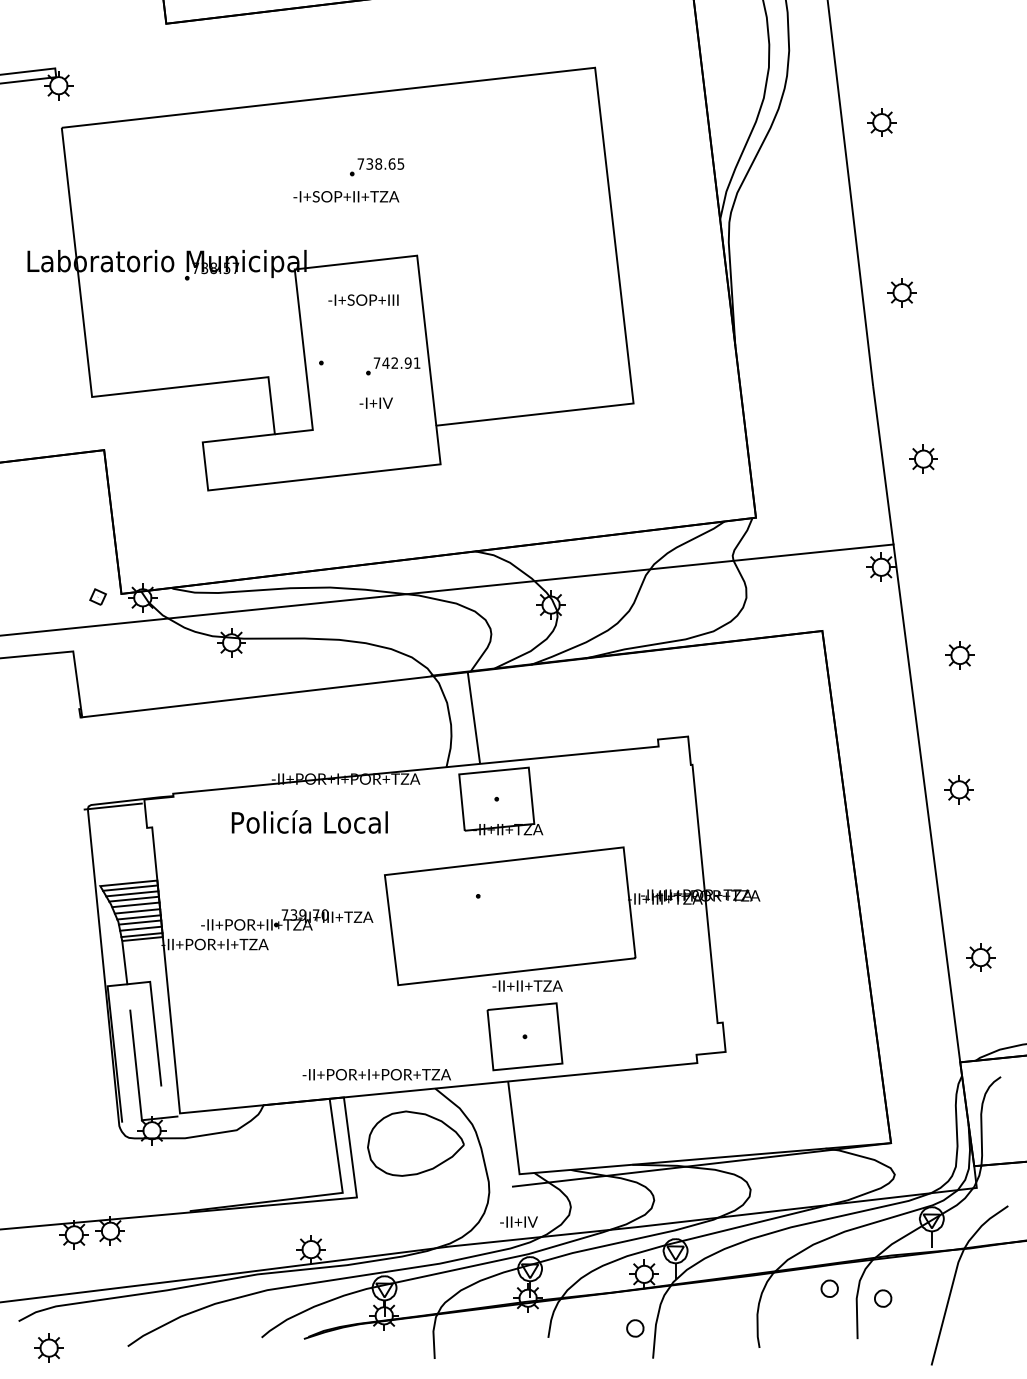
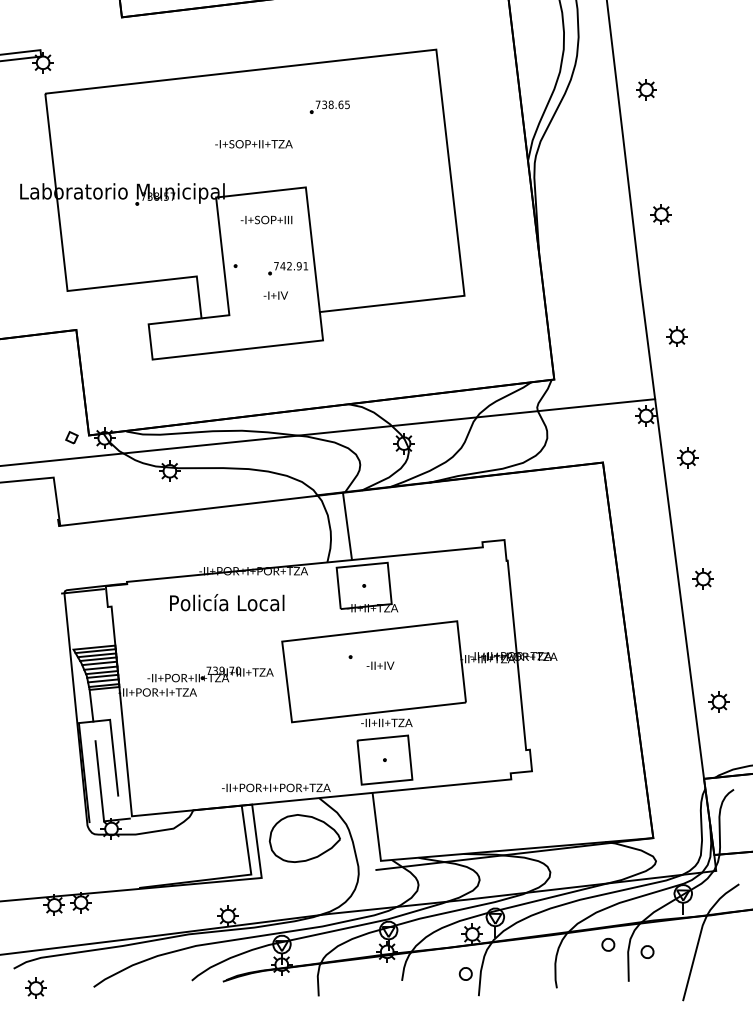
part: (377, 167) -> (330, 107), moved
part: (959, 655) -> (687, 457), moved
text: (518, 1221) -> (380, 665), moved

